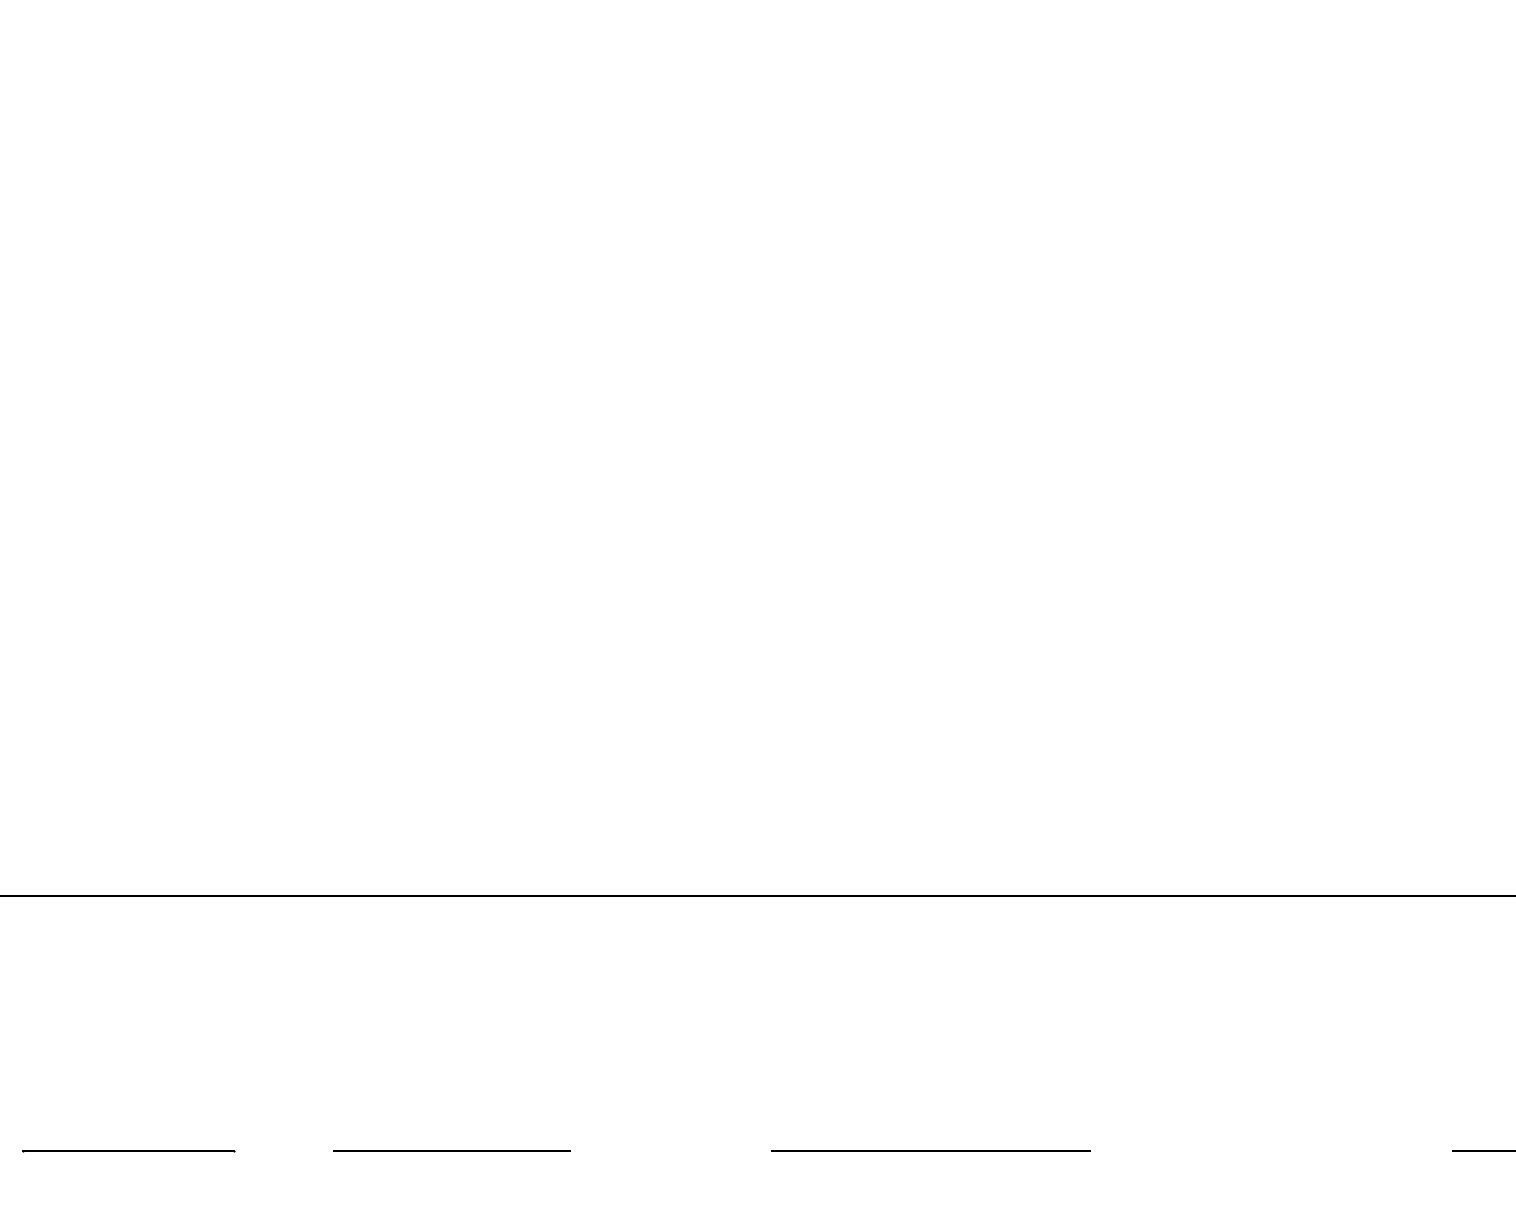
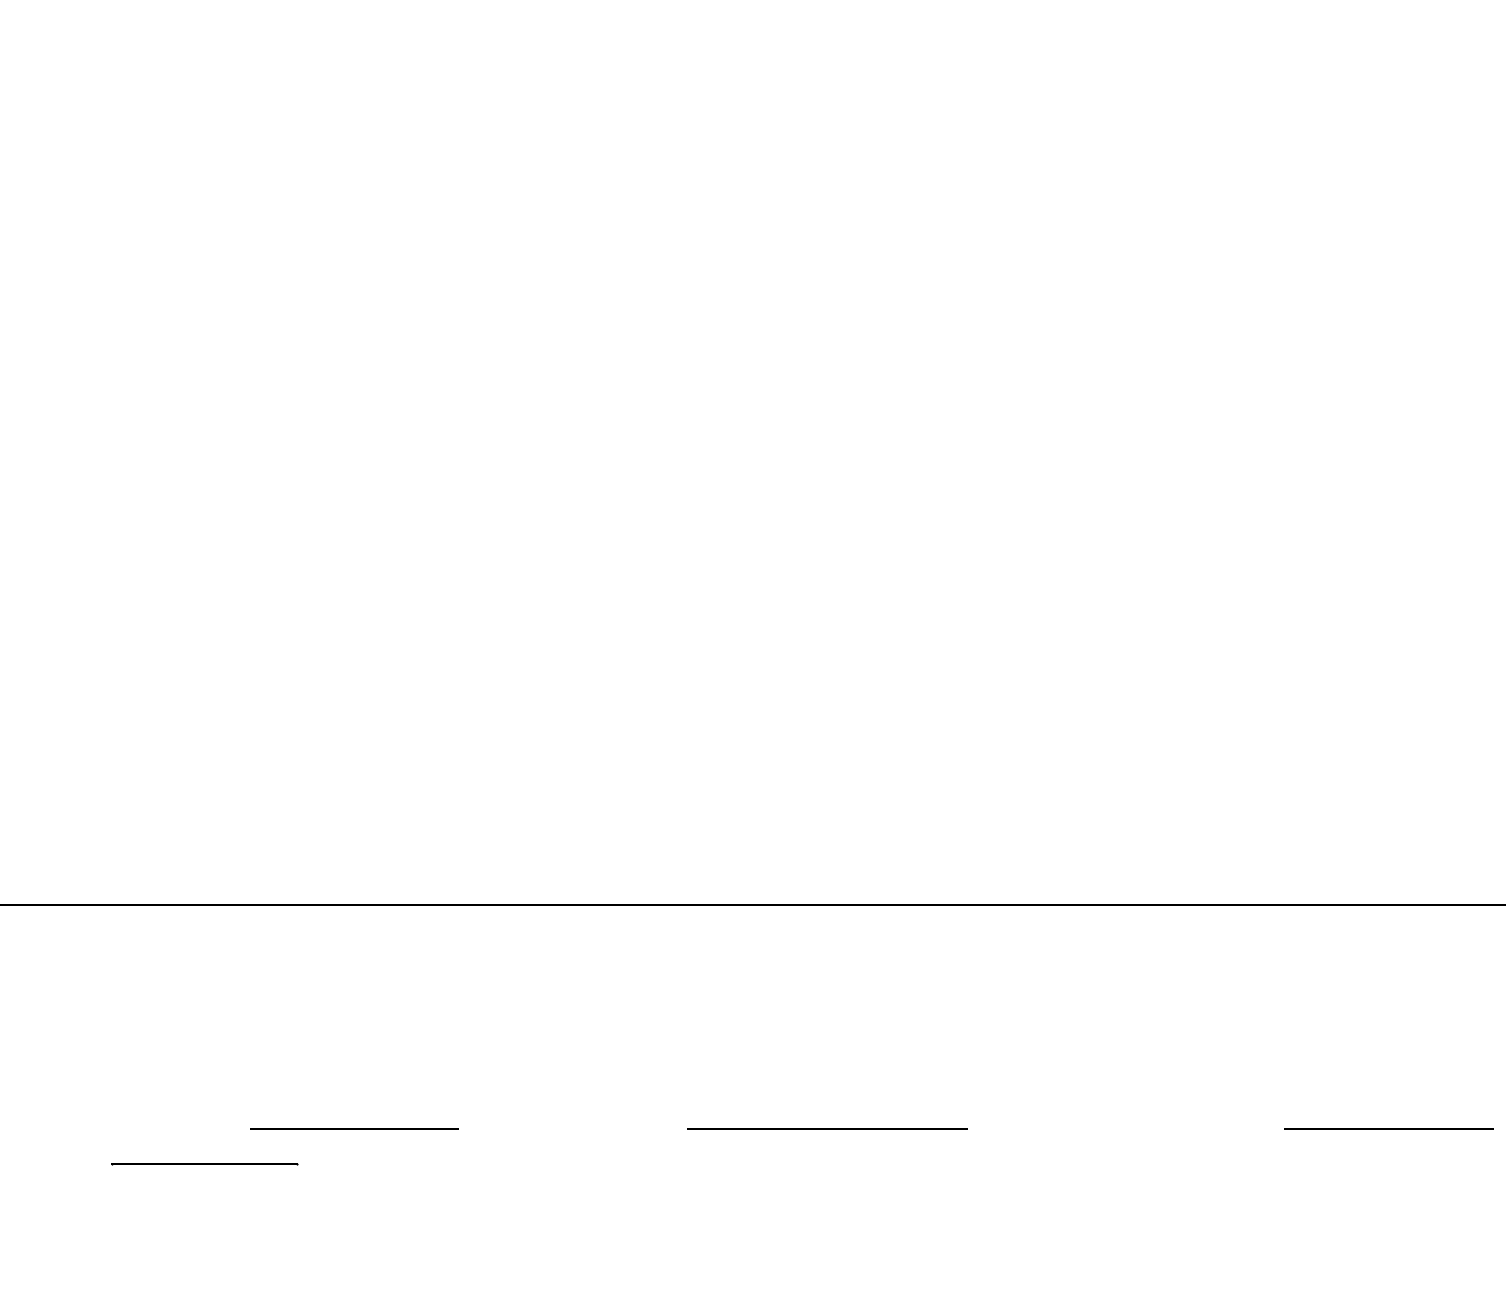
line: (451, 1150) -> (354, 1128), moved
line: (128, 1151) -> (204, 1164), moved

